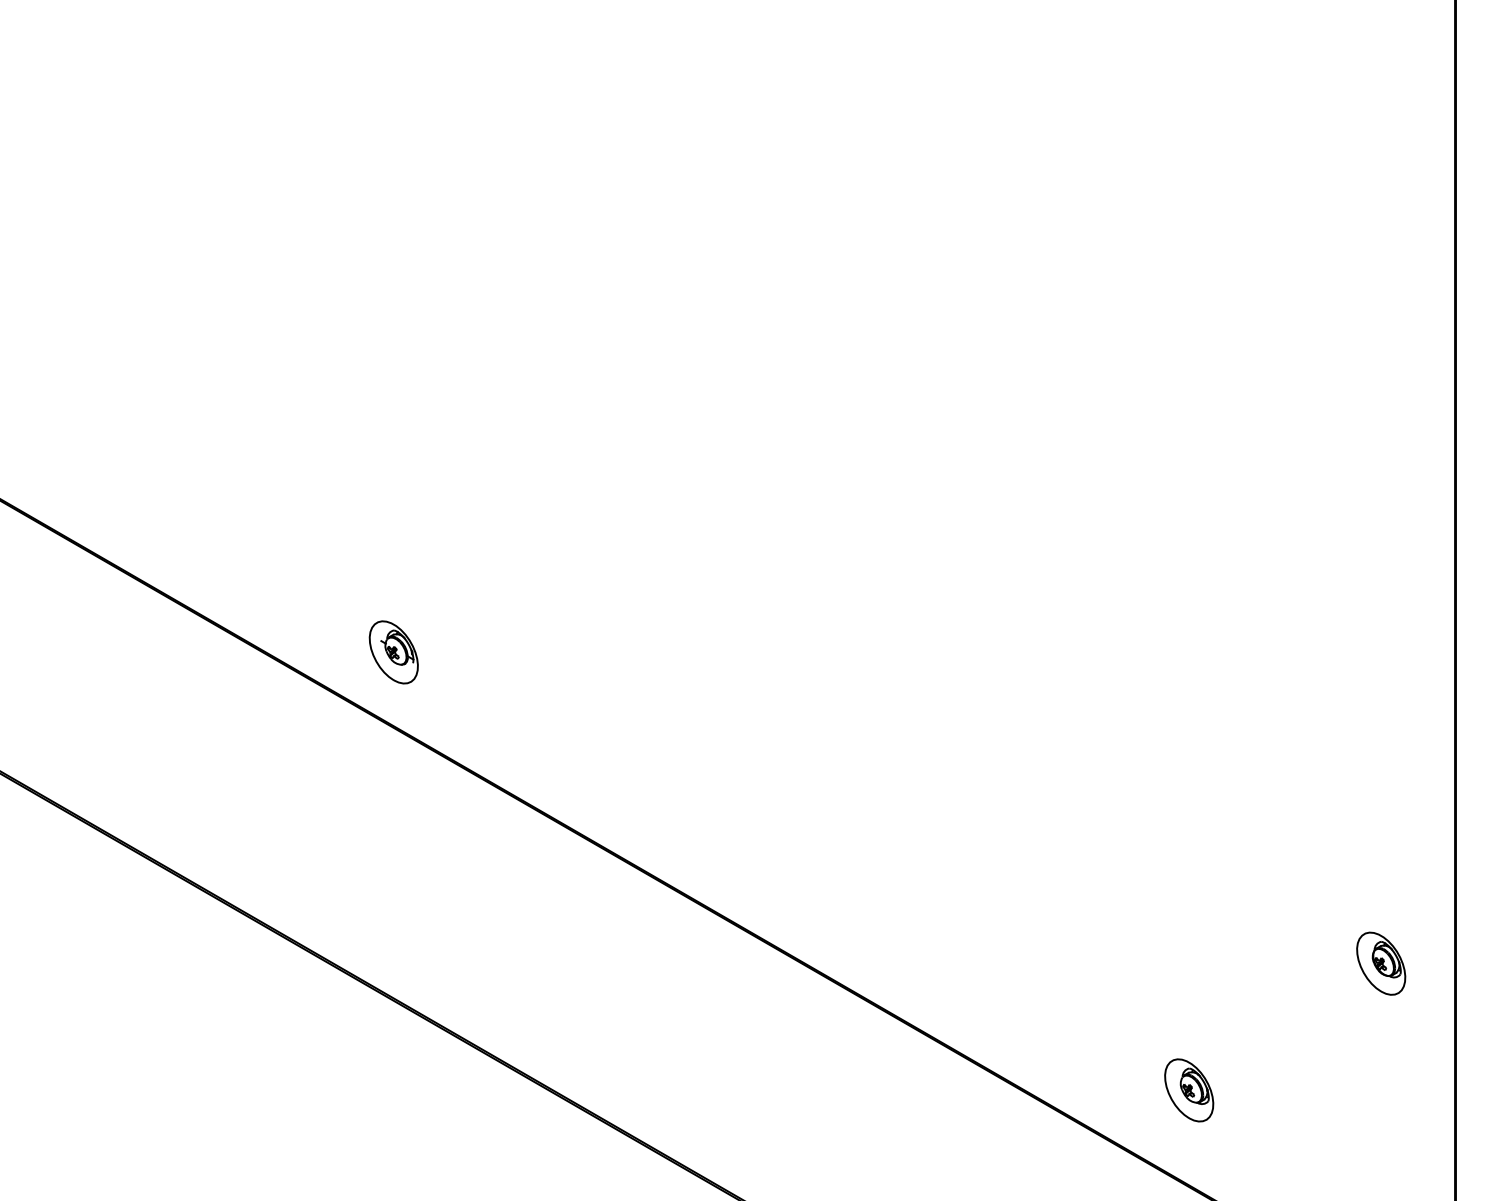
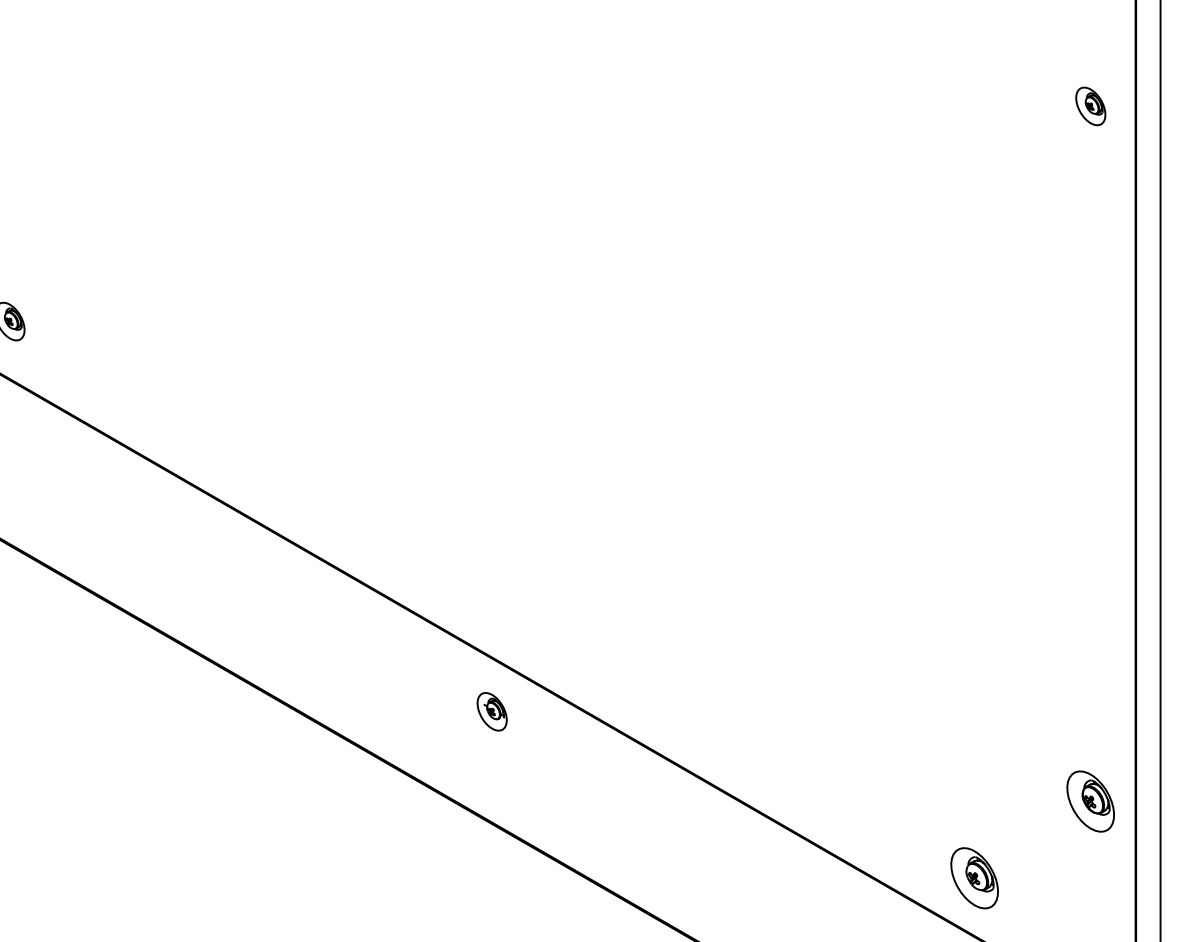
part: (392, 651) -> (491, 711), moved
part: (1380, 963) -> (1090, 801), size x1.6
part: (1187, 1090) -> (973, 878), size x1.6

